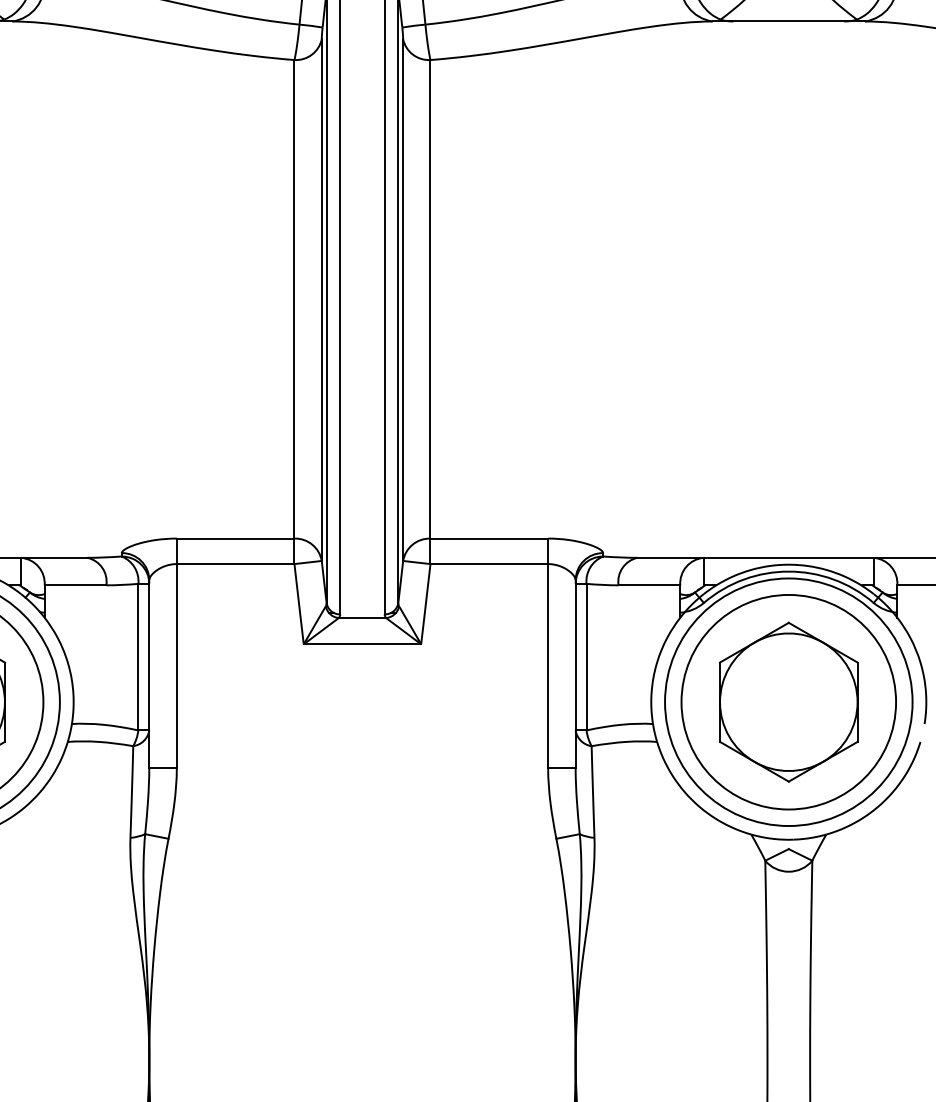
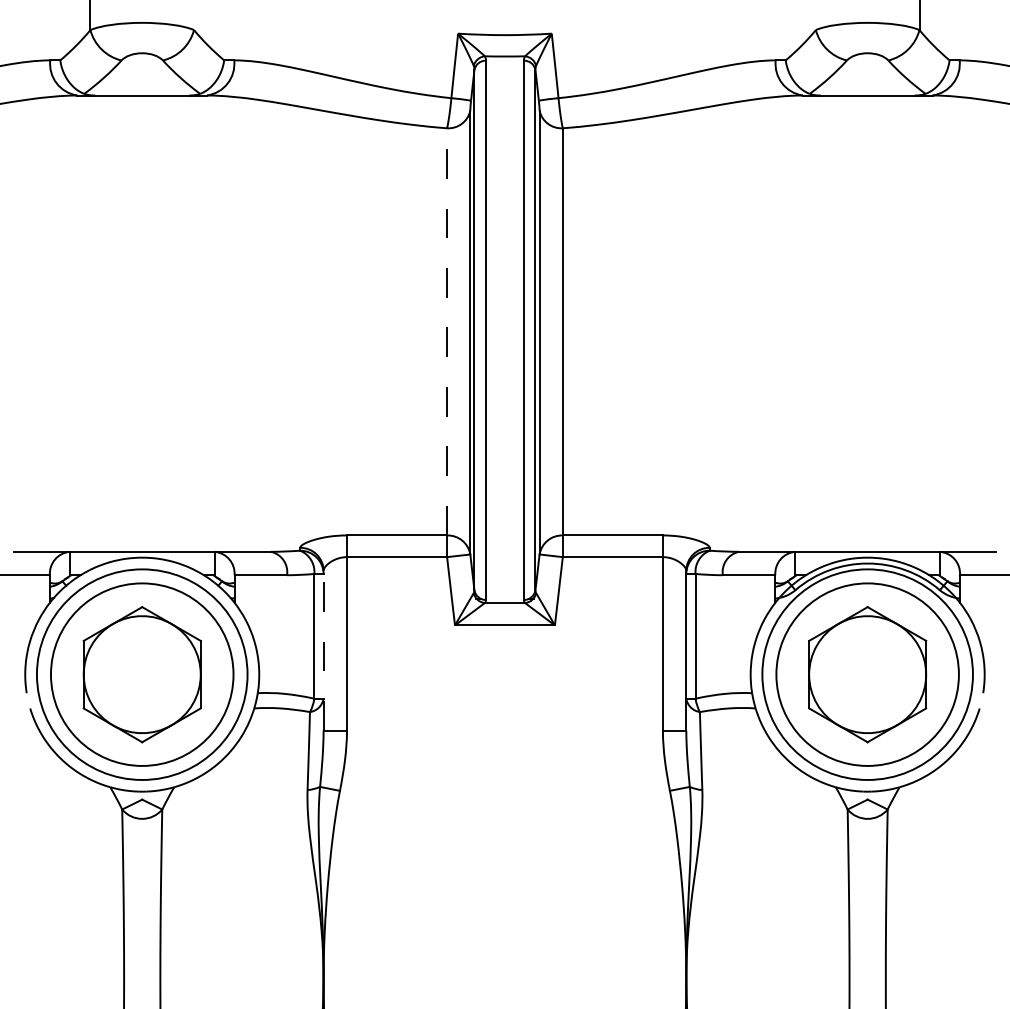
line: (294, 298) -> (447, 331), solid -> dashed
line: (149, 673) -> (323, 650), solid -> dashed

